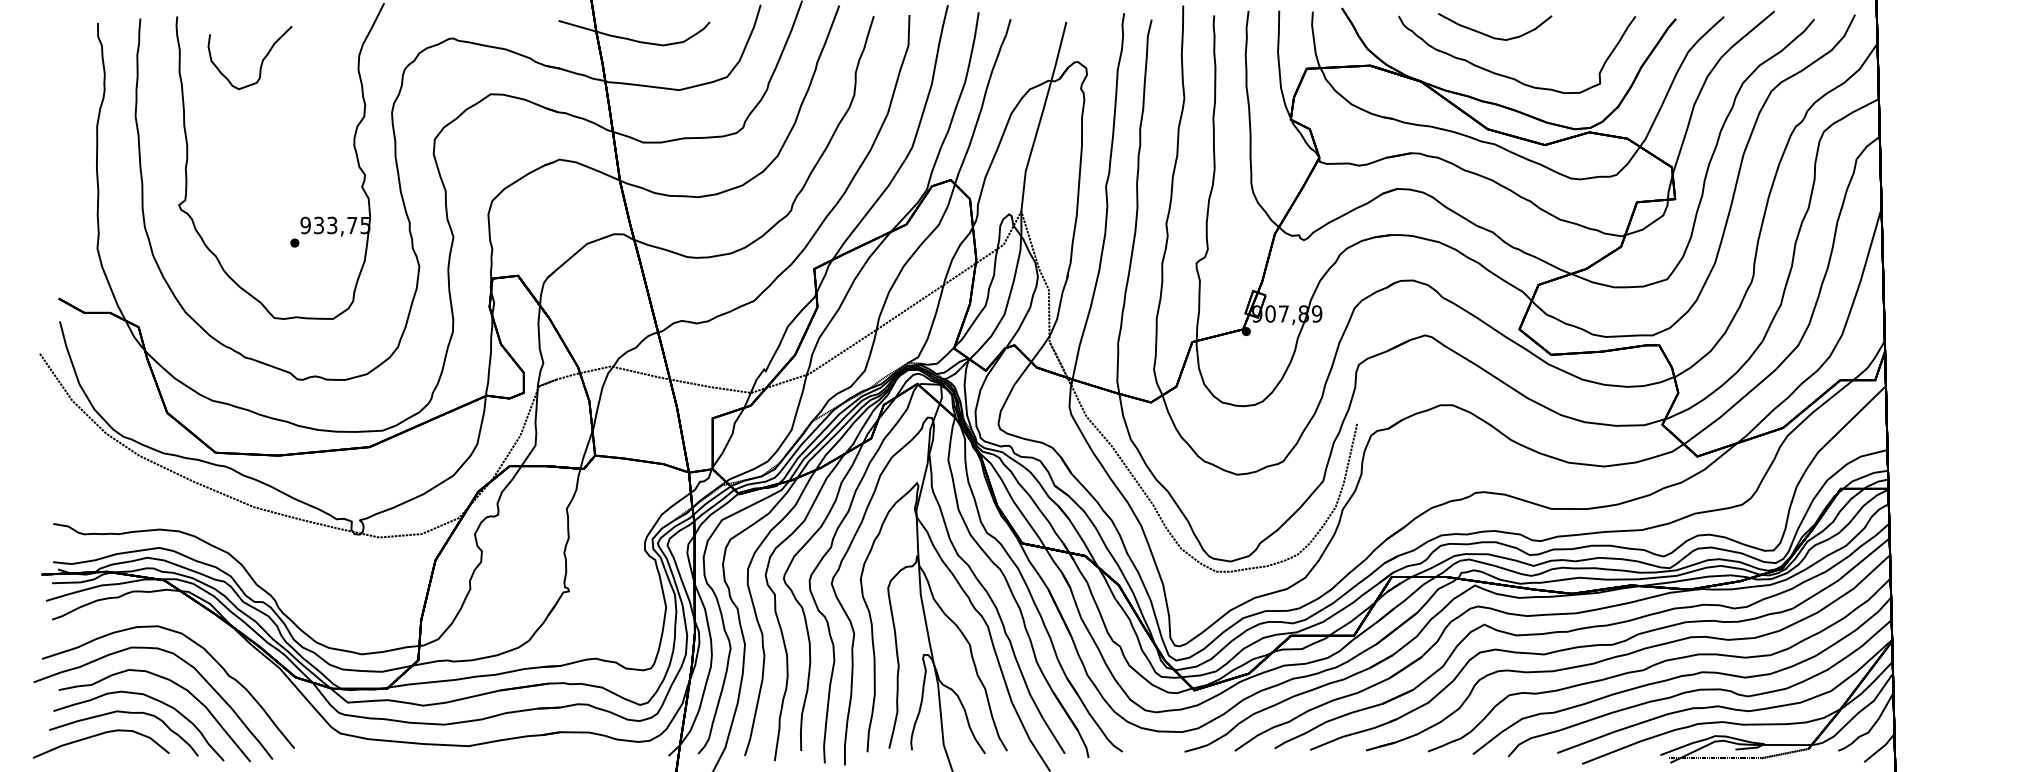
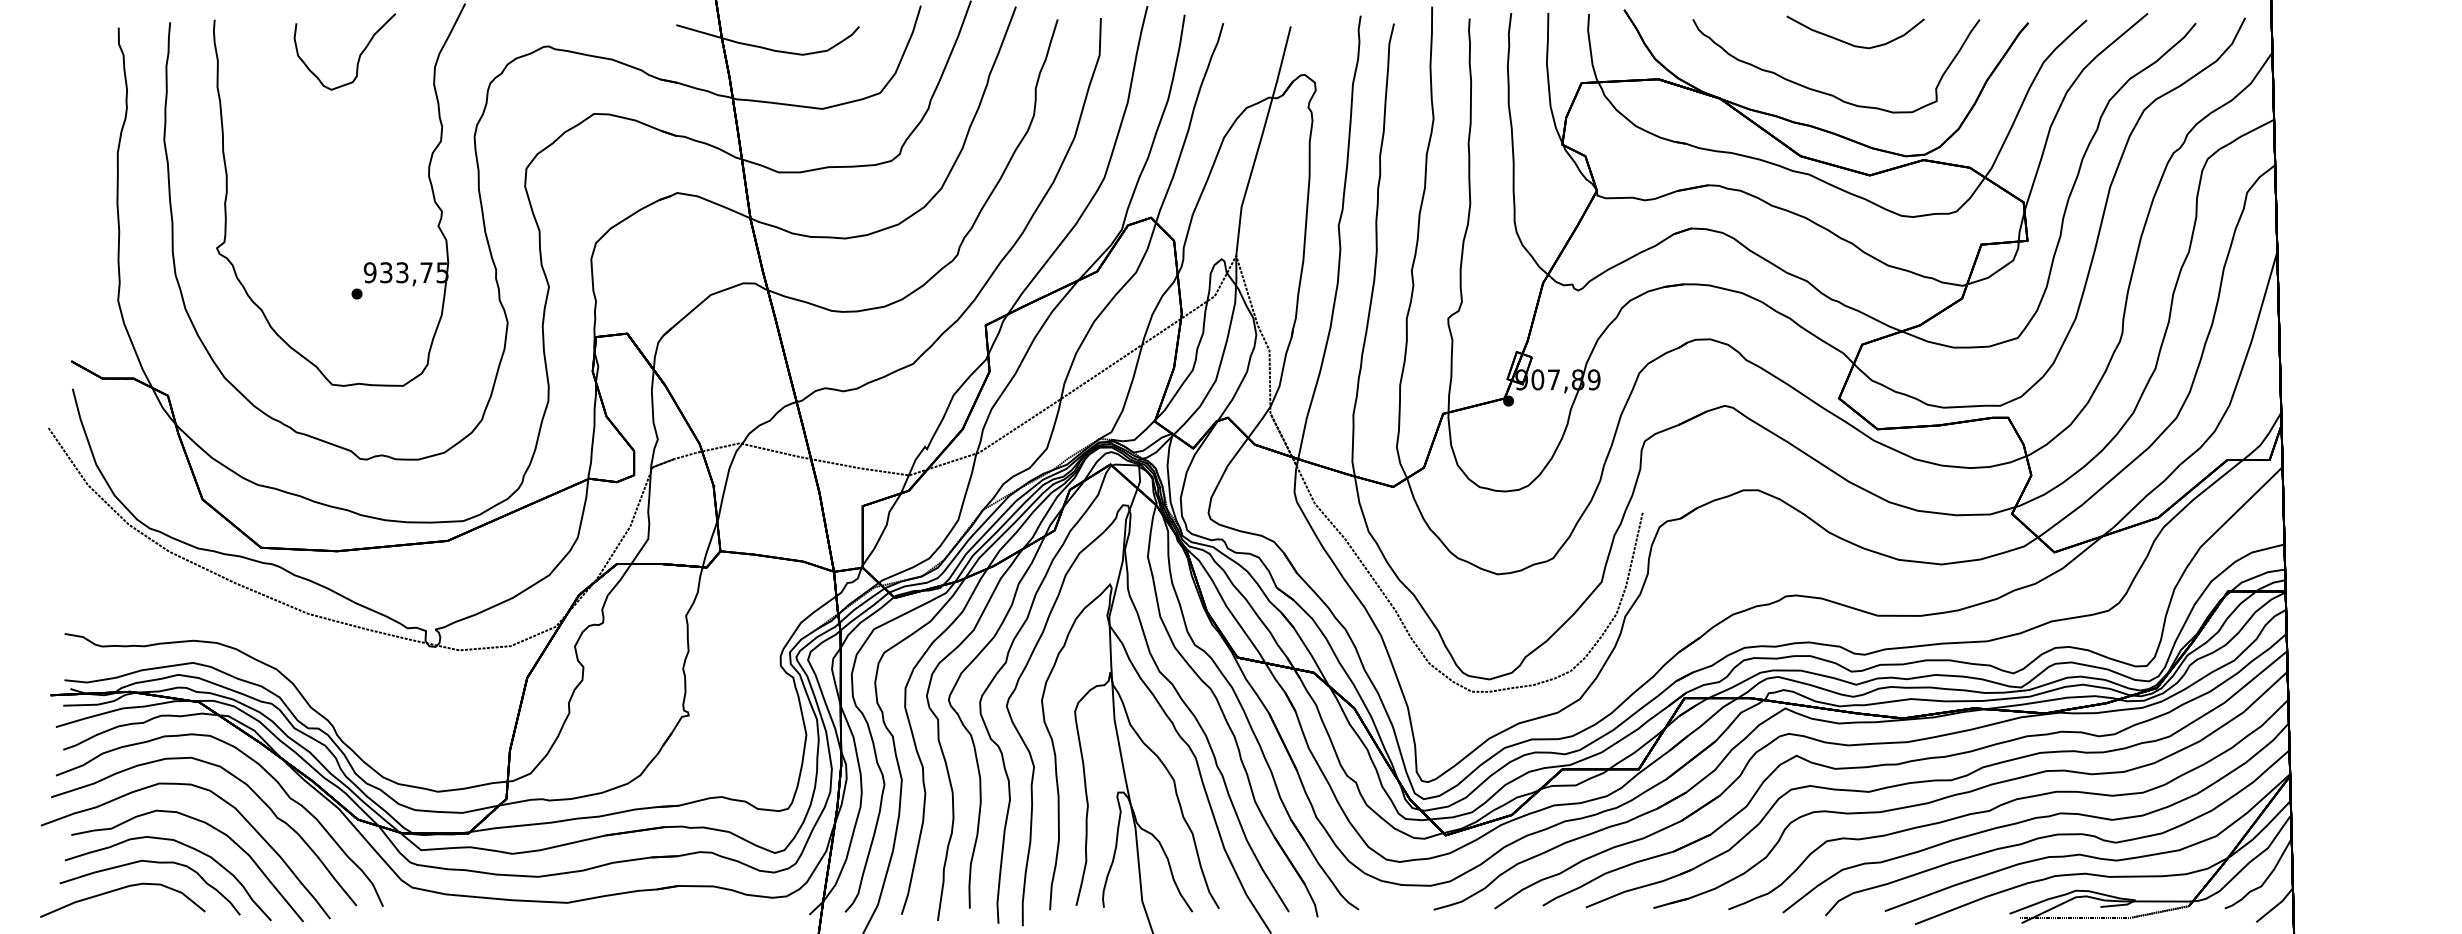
curve: (1490, 36) -> (1850, 43), moved
curve: (261, 62) -> (358, 57), moved
part: (215, 635) -> (261, 768), added

